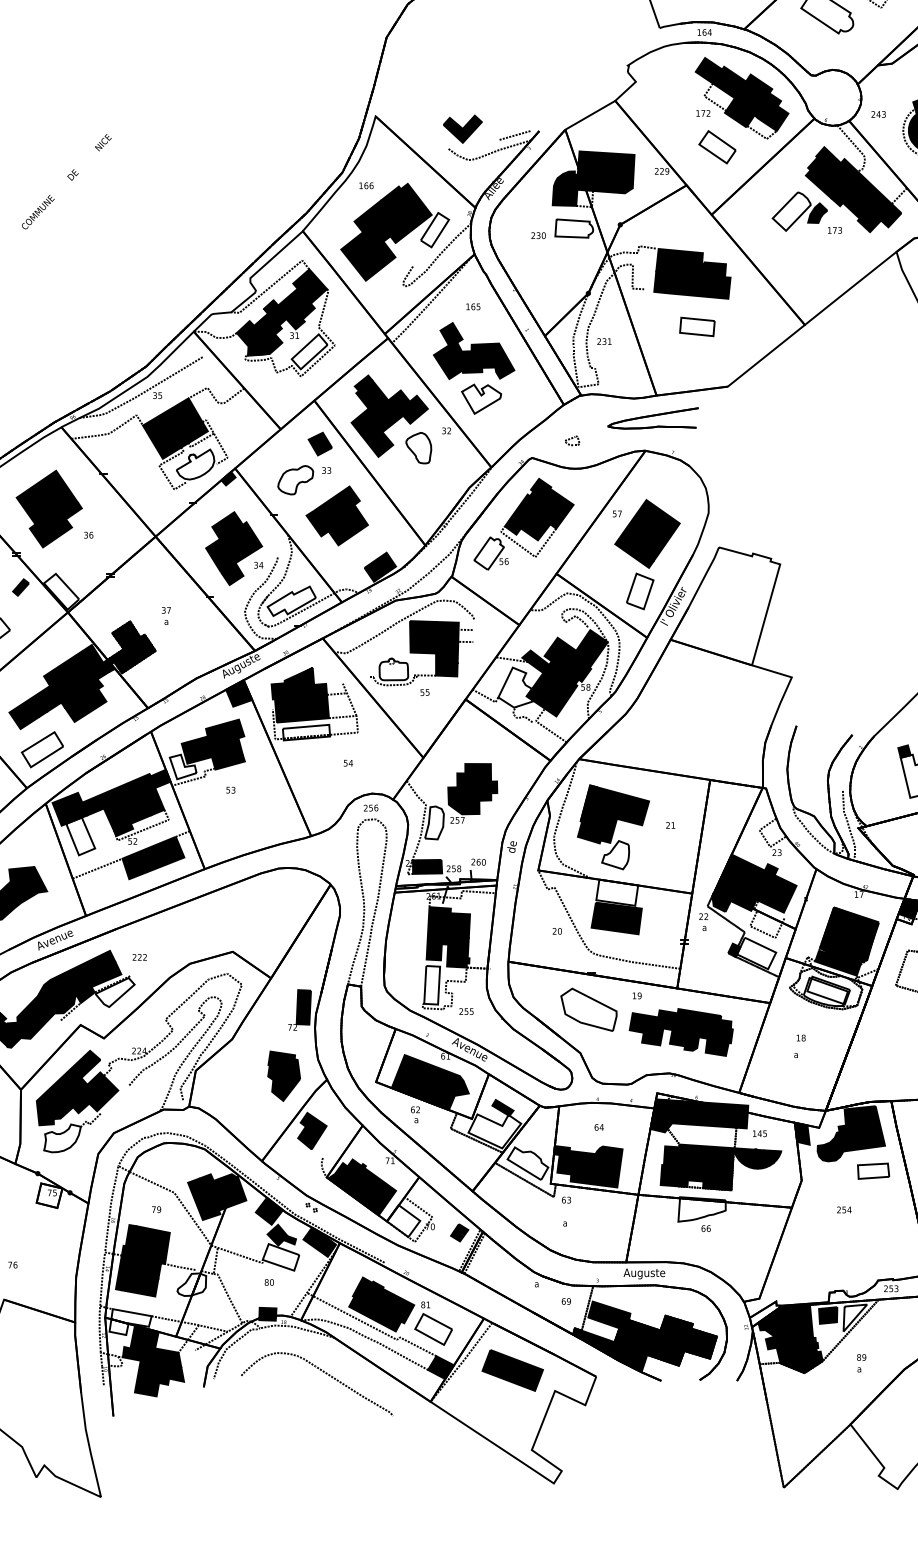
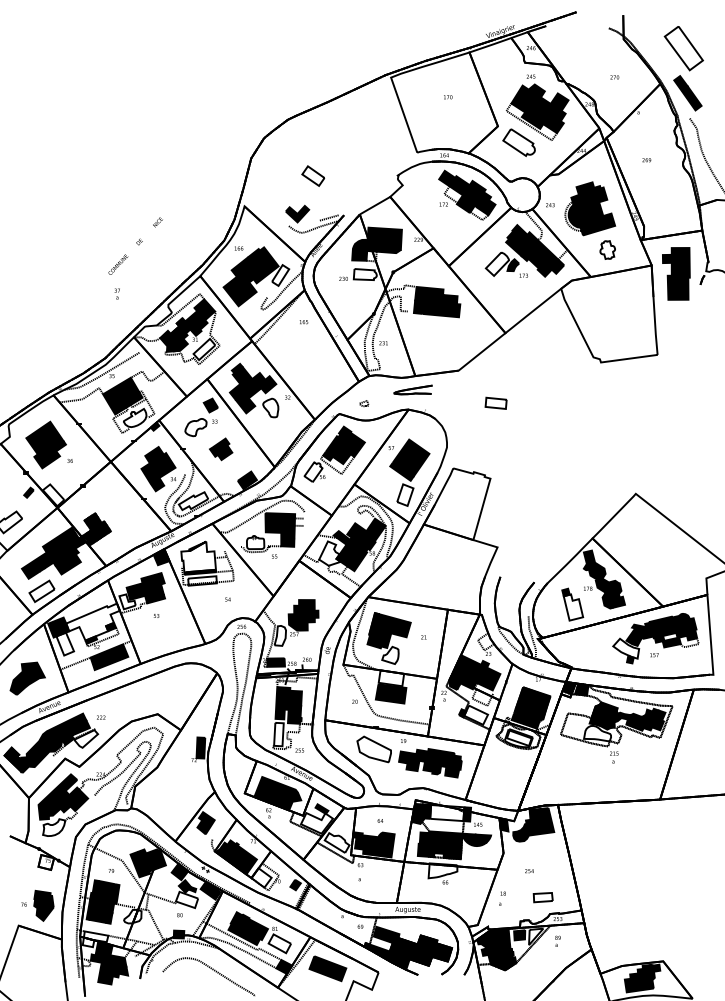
part: (717, 146) -> (313, 175), moved
text: (66, 180) -> (135, 245), moved
part: (696, 325) -> (495, 402), moved
part: (474, 368) -> (304, 359), removed
part: (651, 417) -> (412, 389), size x0.7
part: (336, 516) -> (220, 449), size x0.6
text: (164, 615) -> (116, 293), moved
fill: (299, 694) -> (198, 557), removed
fill: (125, 799) -> (92, 621), removed
text: (799, 1046) -> (502, 898), moved
part: (283, 1075) -> (43, 905), moved
fill: (709, 1115) -> (447, 813), removed
part: (872, 1171) -> (542, 897), moved
text: (860, 1361) -> (557, 940), moved

